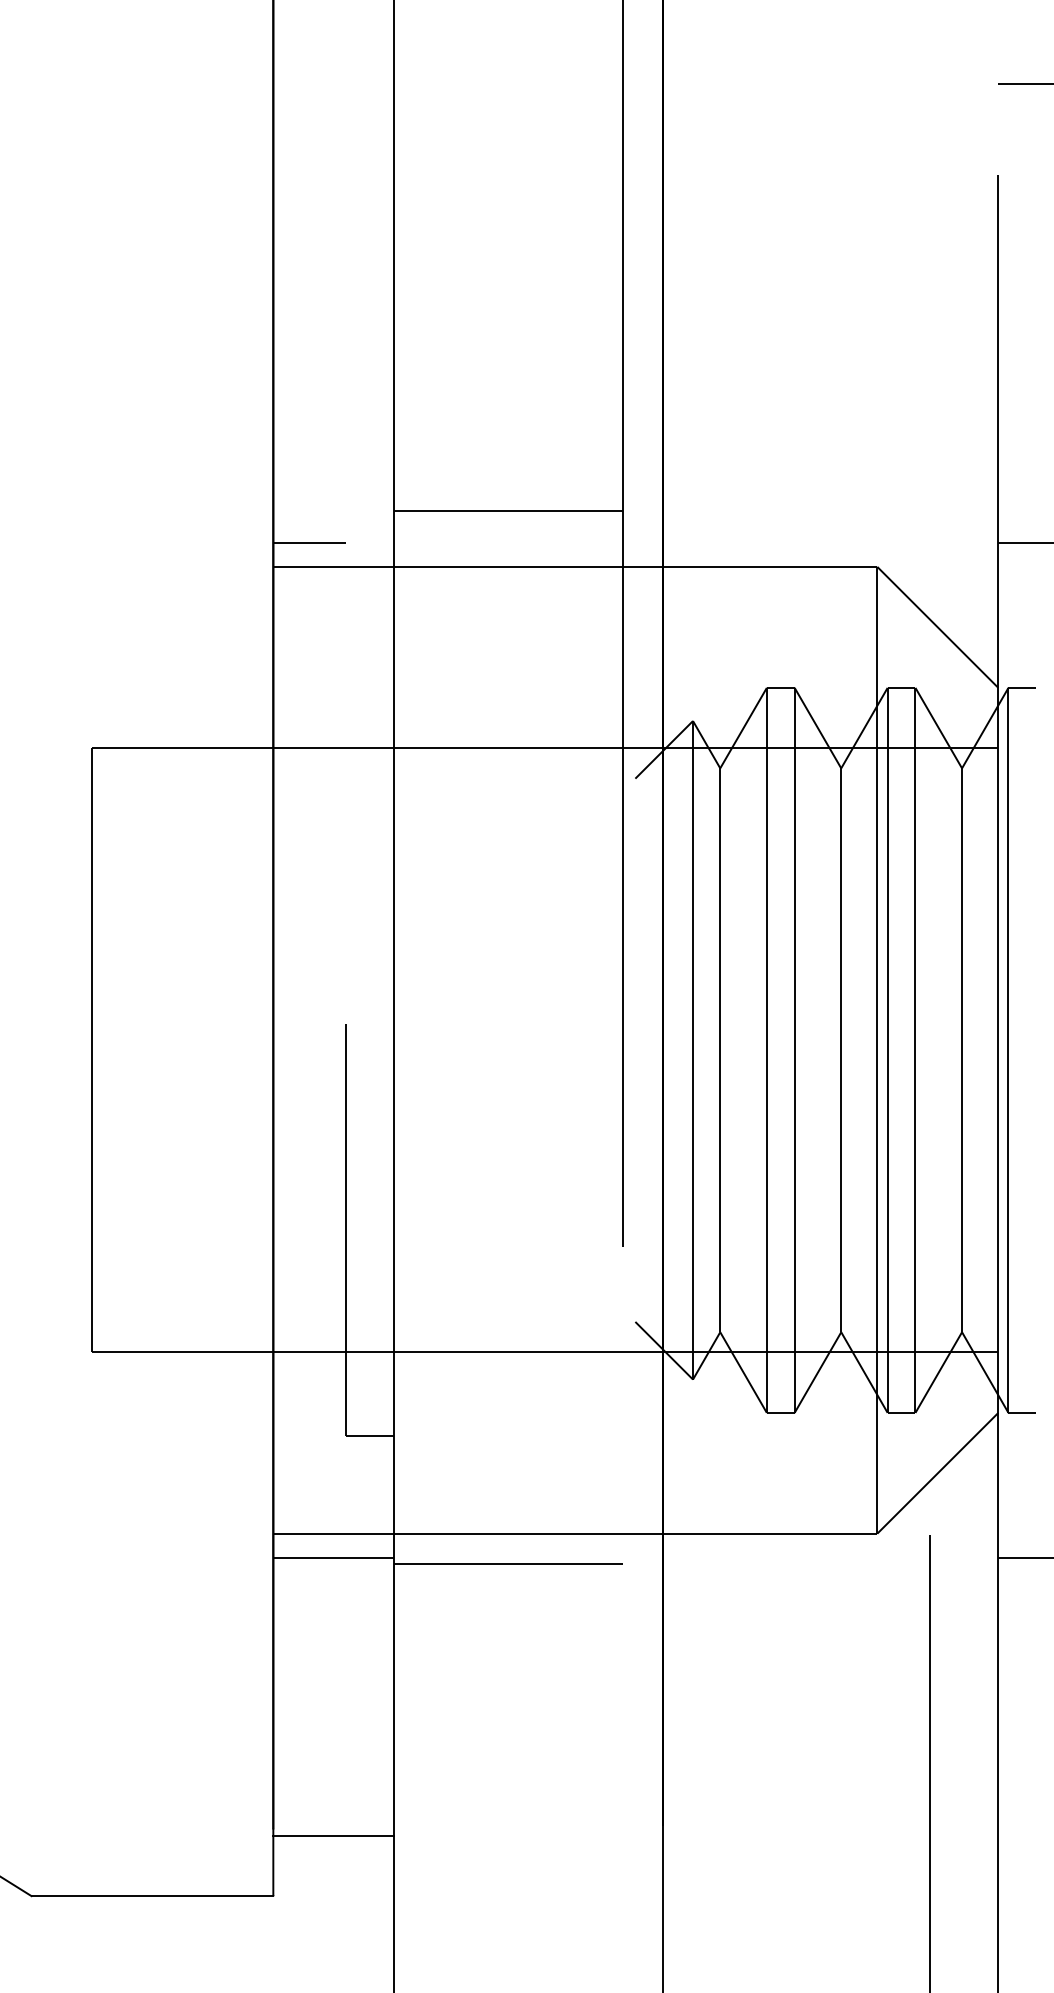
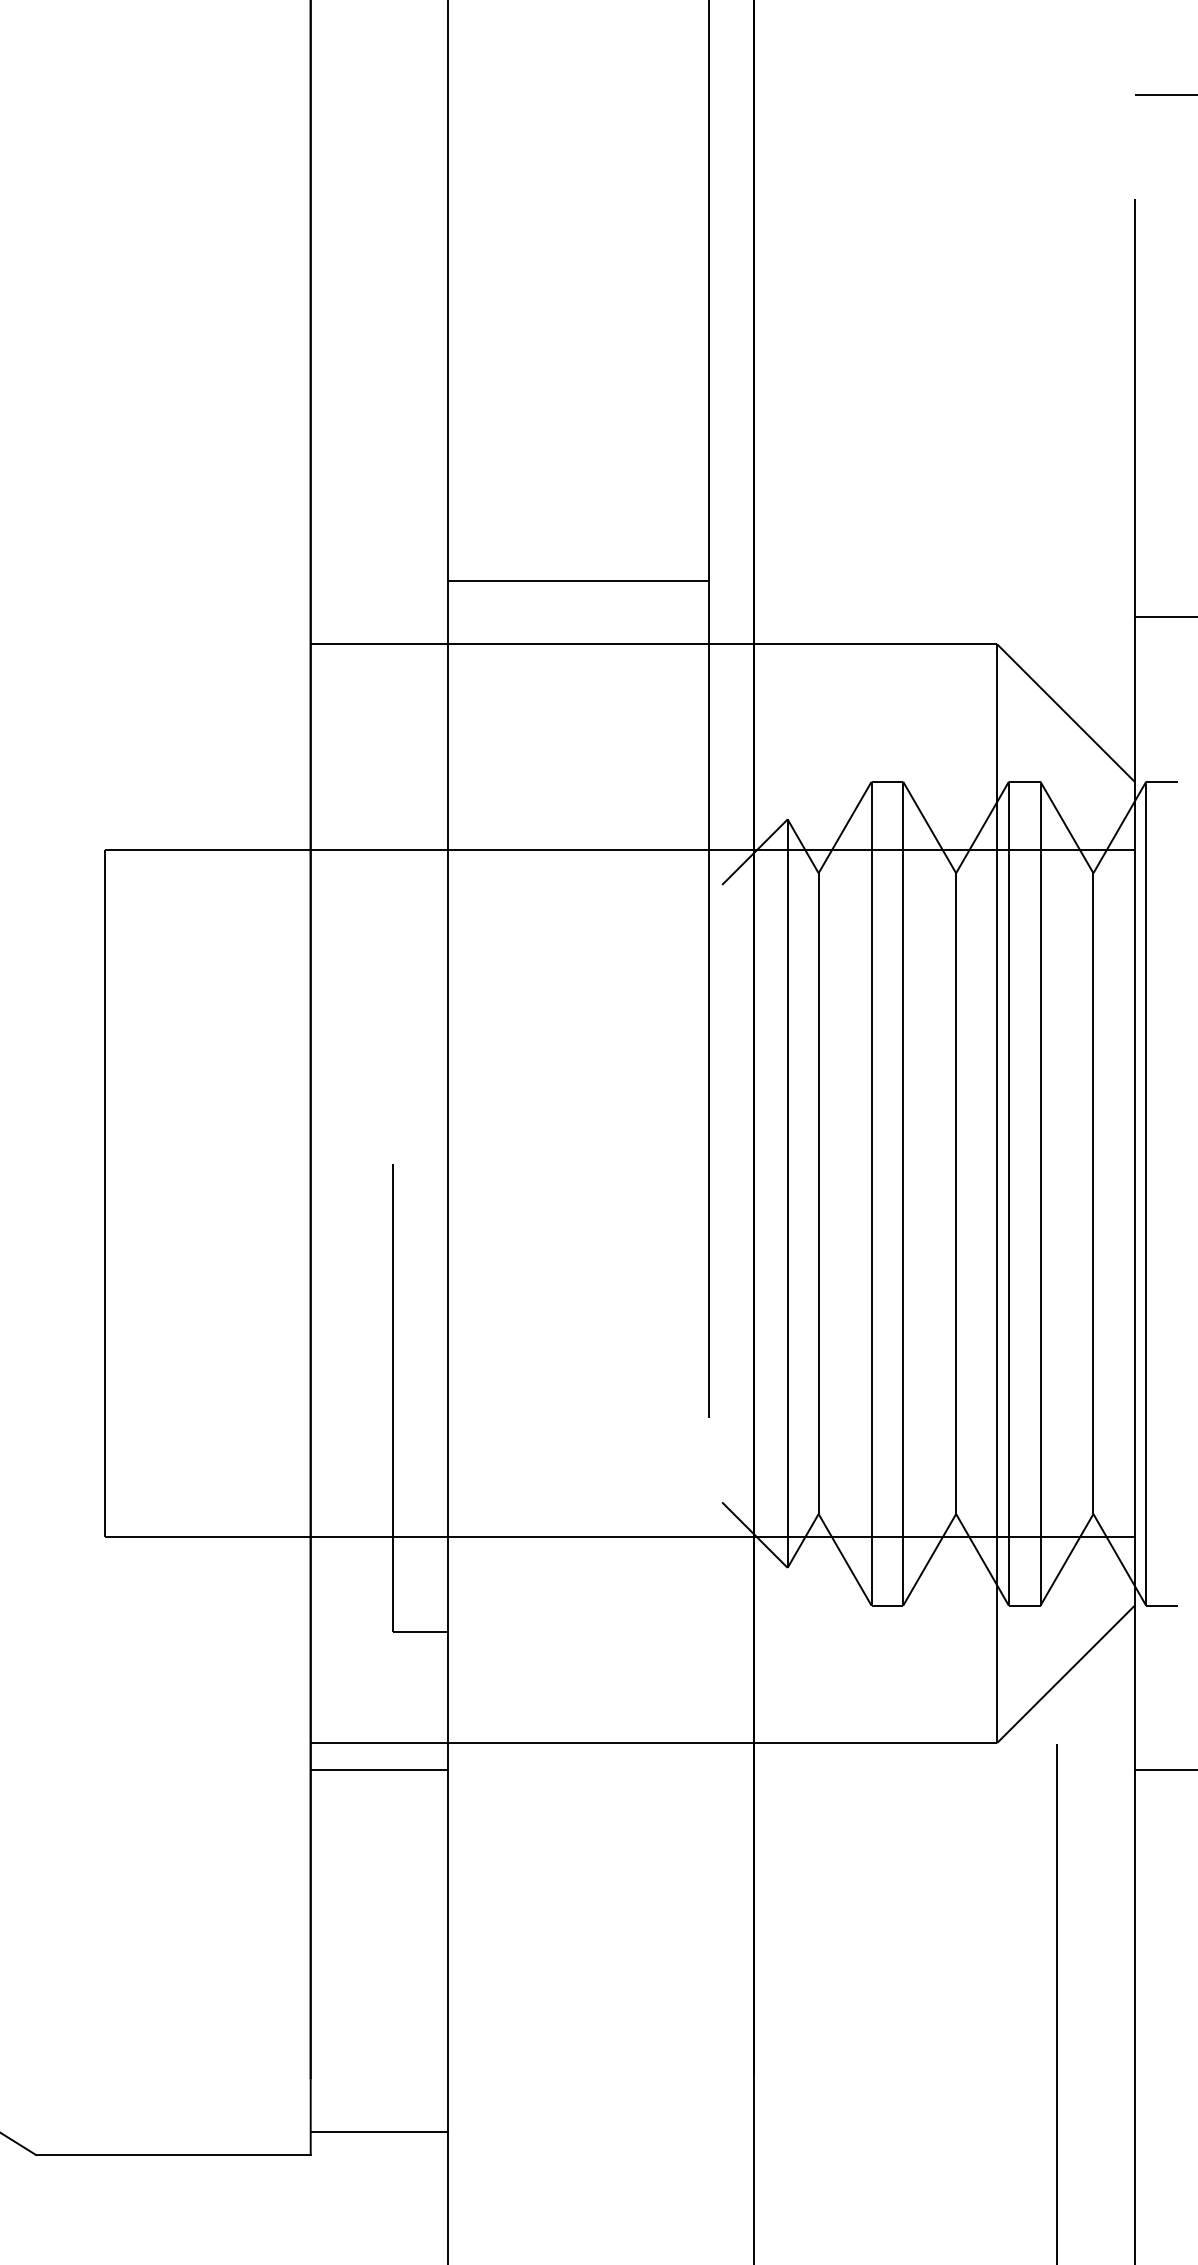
line: (309, 542) -> (351, 616), removed
line: (508, 1564) -> (578, 1777), removed
line: (333, 1835) -> (379, 2132), moved

